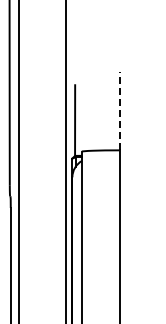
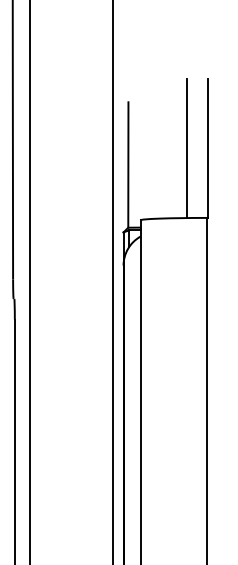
line: (108, 110) -> (187, 147), added
line: (120, 110) -> (208, 147), dashed -> solid

